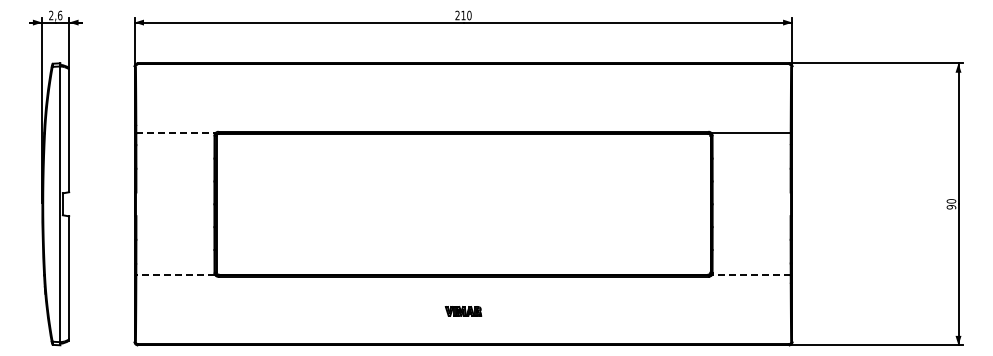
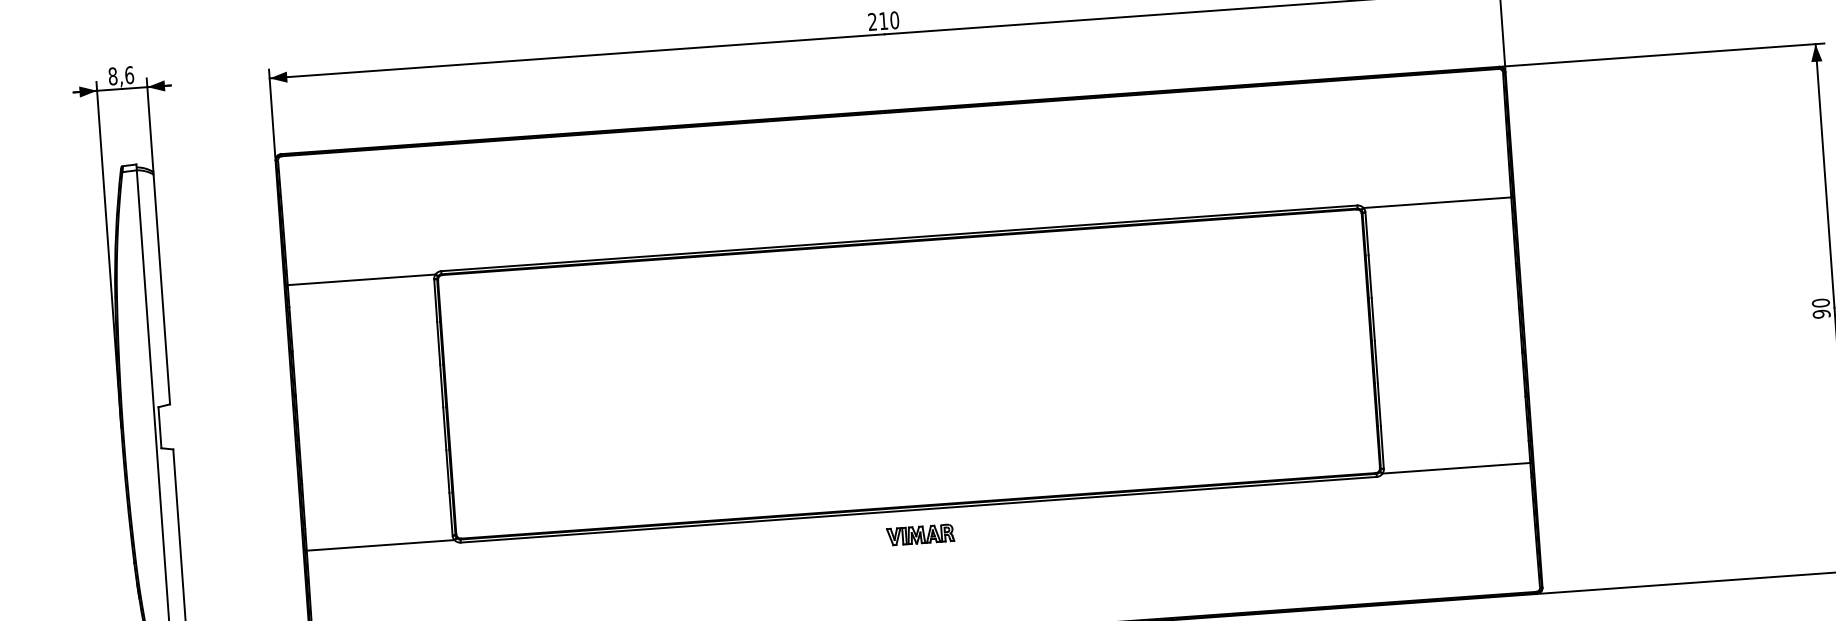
text: (51, 15) -> (113, 76), 2,6 -> 8,6
line: (175, 133) -> (361, 280), dashed -> solid
line: (175, 275) -> (380, 545), dashed -> solid
line: (751, 275) -> (1456, 468), dashed -> solid
part: (463, 311) -> (920, 535), moved

